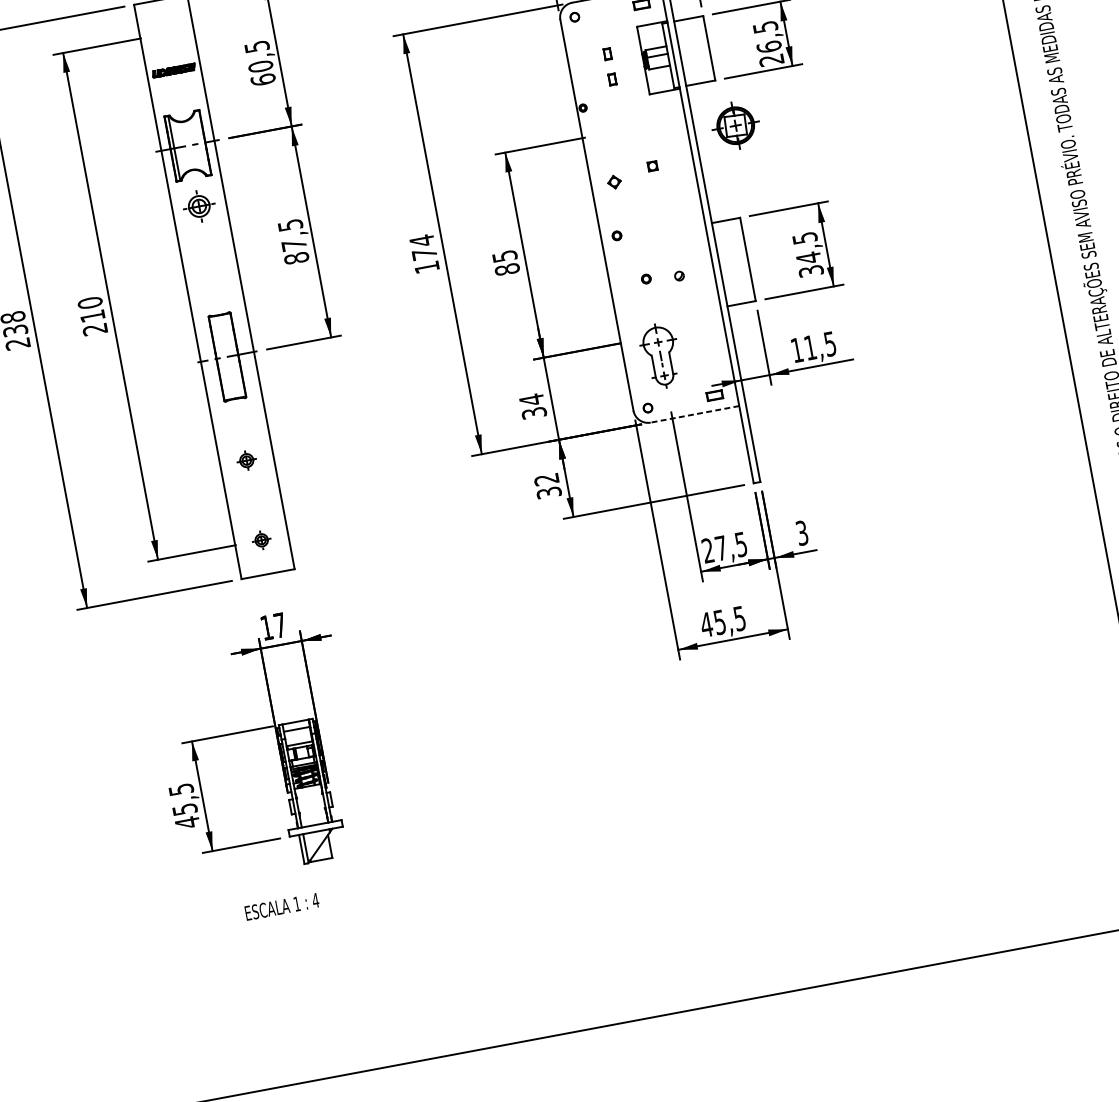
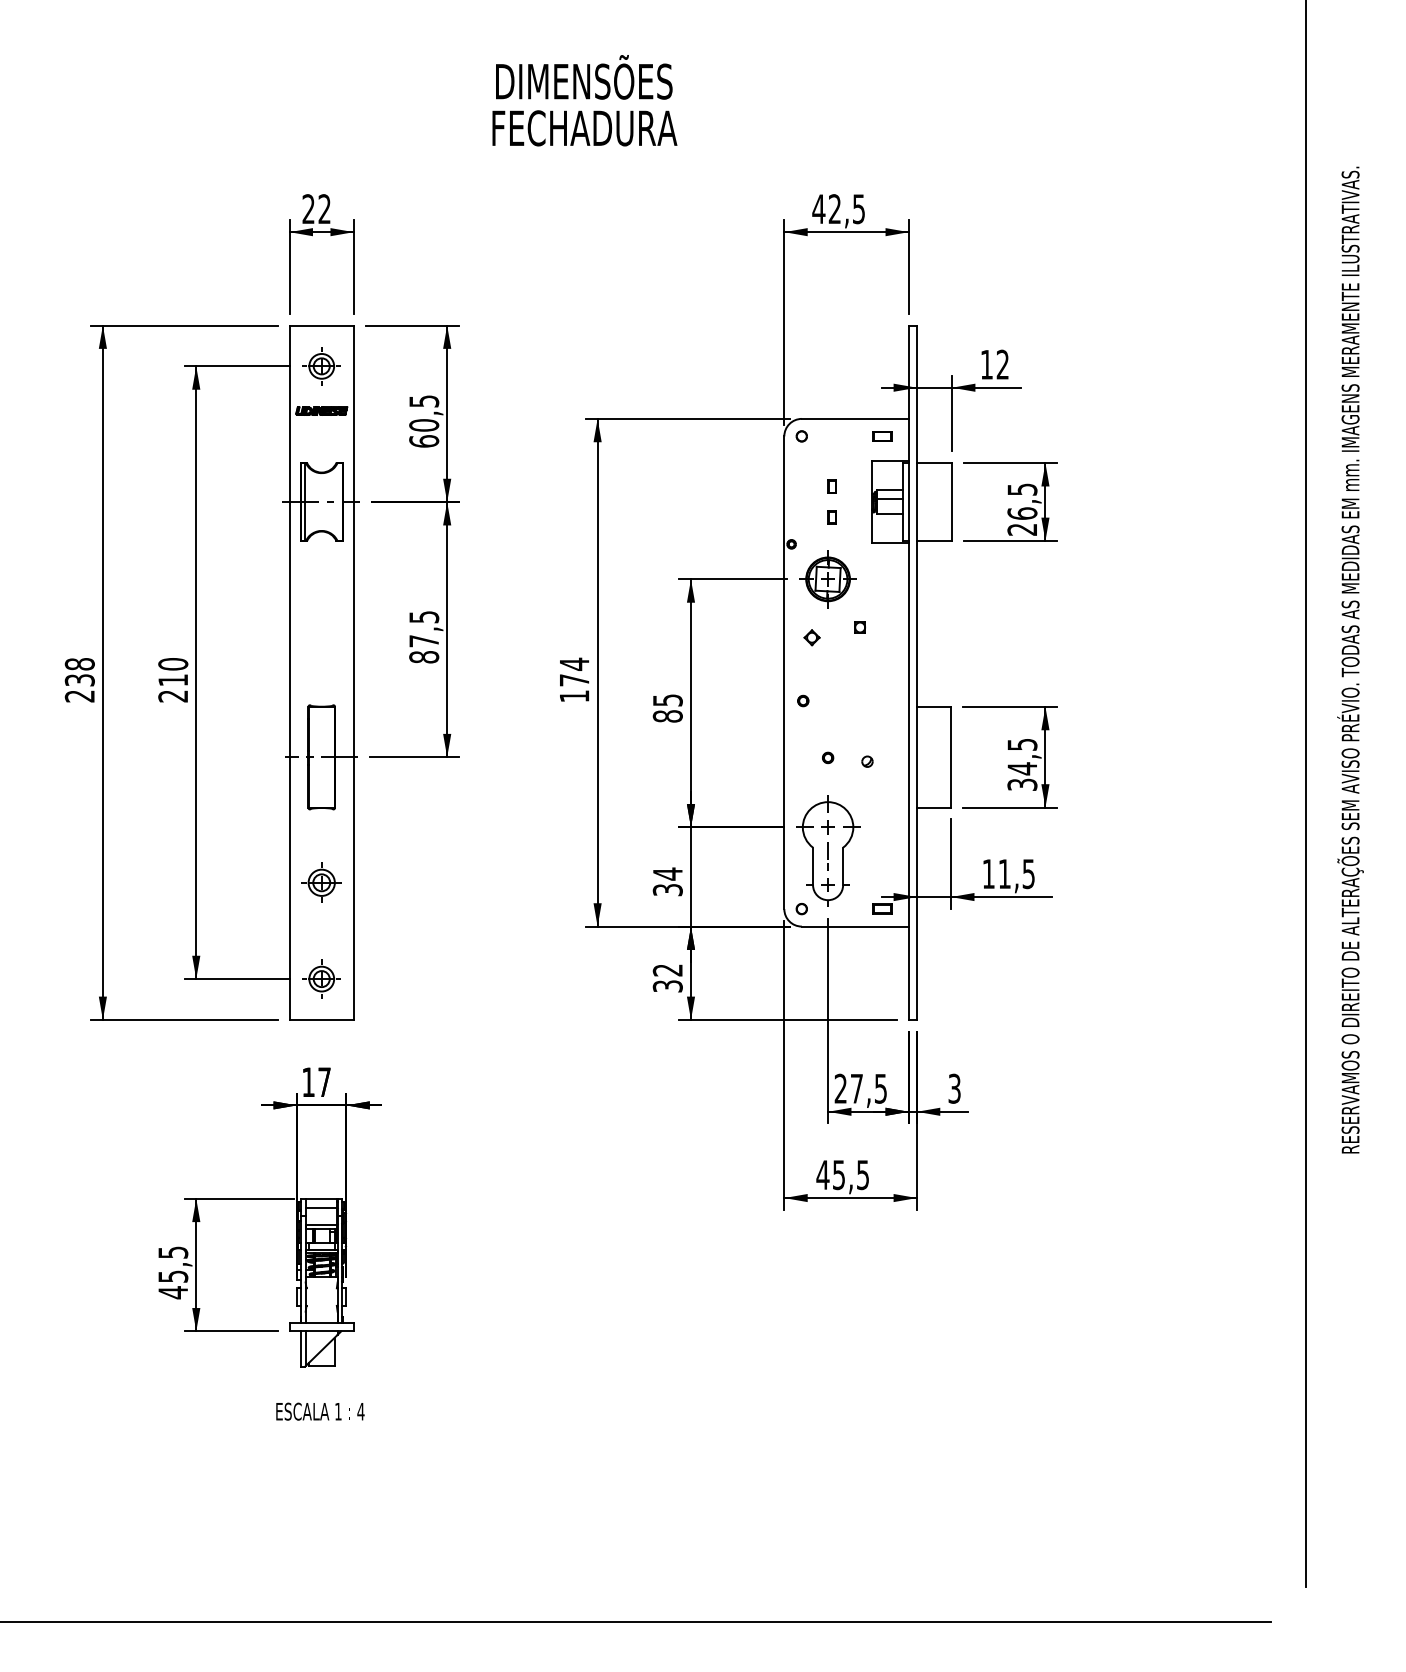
part: (735, 125) -> (827, 579), moved
part: (199, 206) -> (321, 366), moved
part: (660, 355) -> (828, 850), size x1.43
line: (695, 414) -> (855, 926), dashed -> solid
part: (246, 460) -> (321, 882), size x1.67
part: (261, 539) -> (321, 978), size x1.67
text: (282, 906) -> (320, 1411), moved

